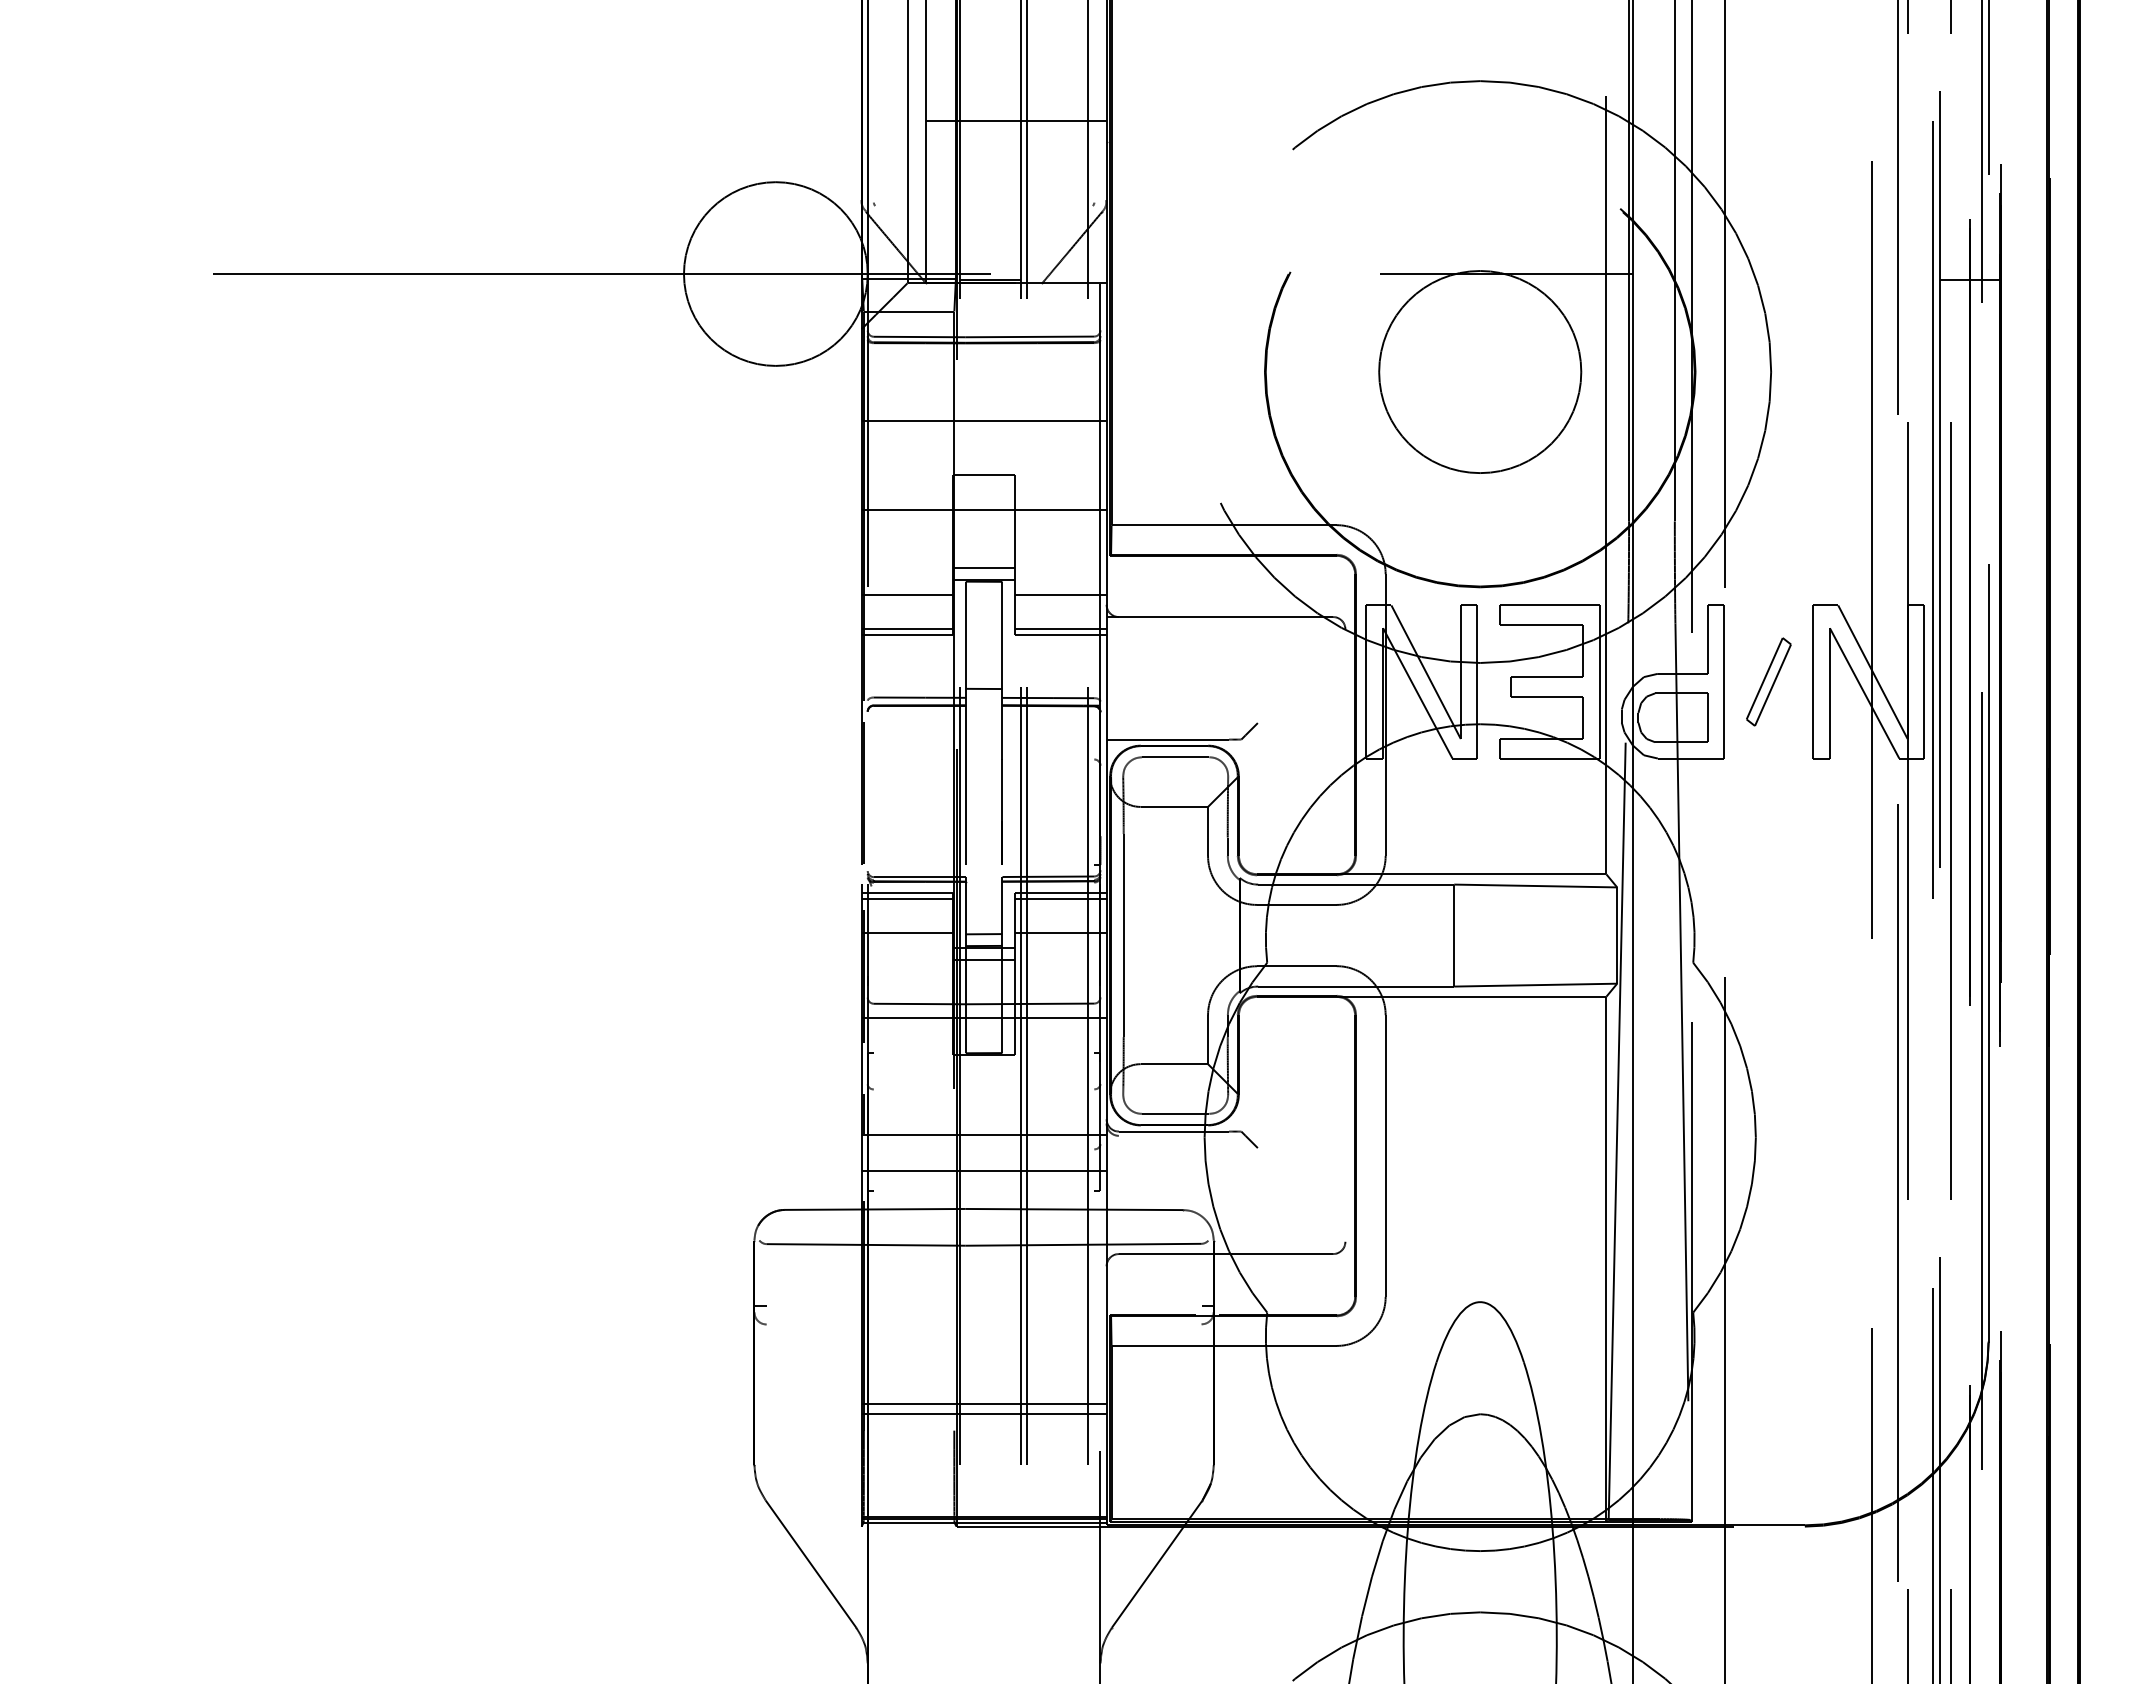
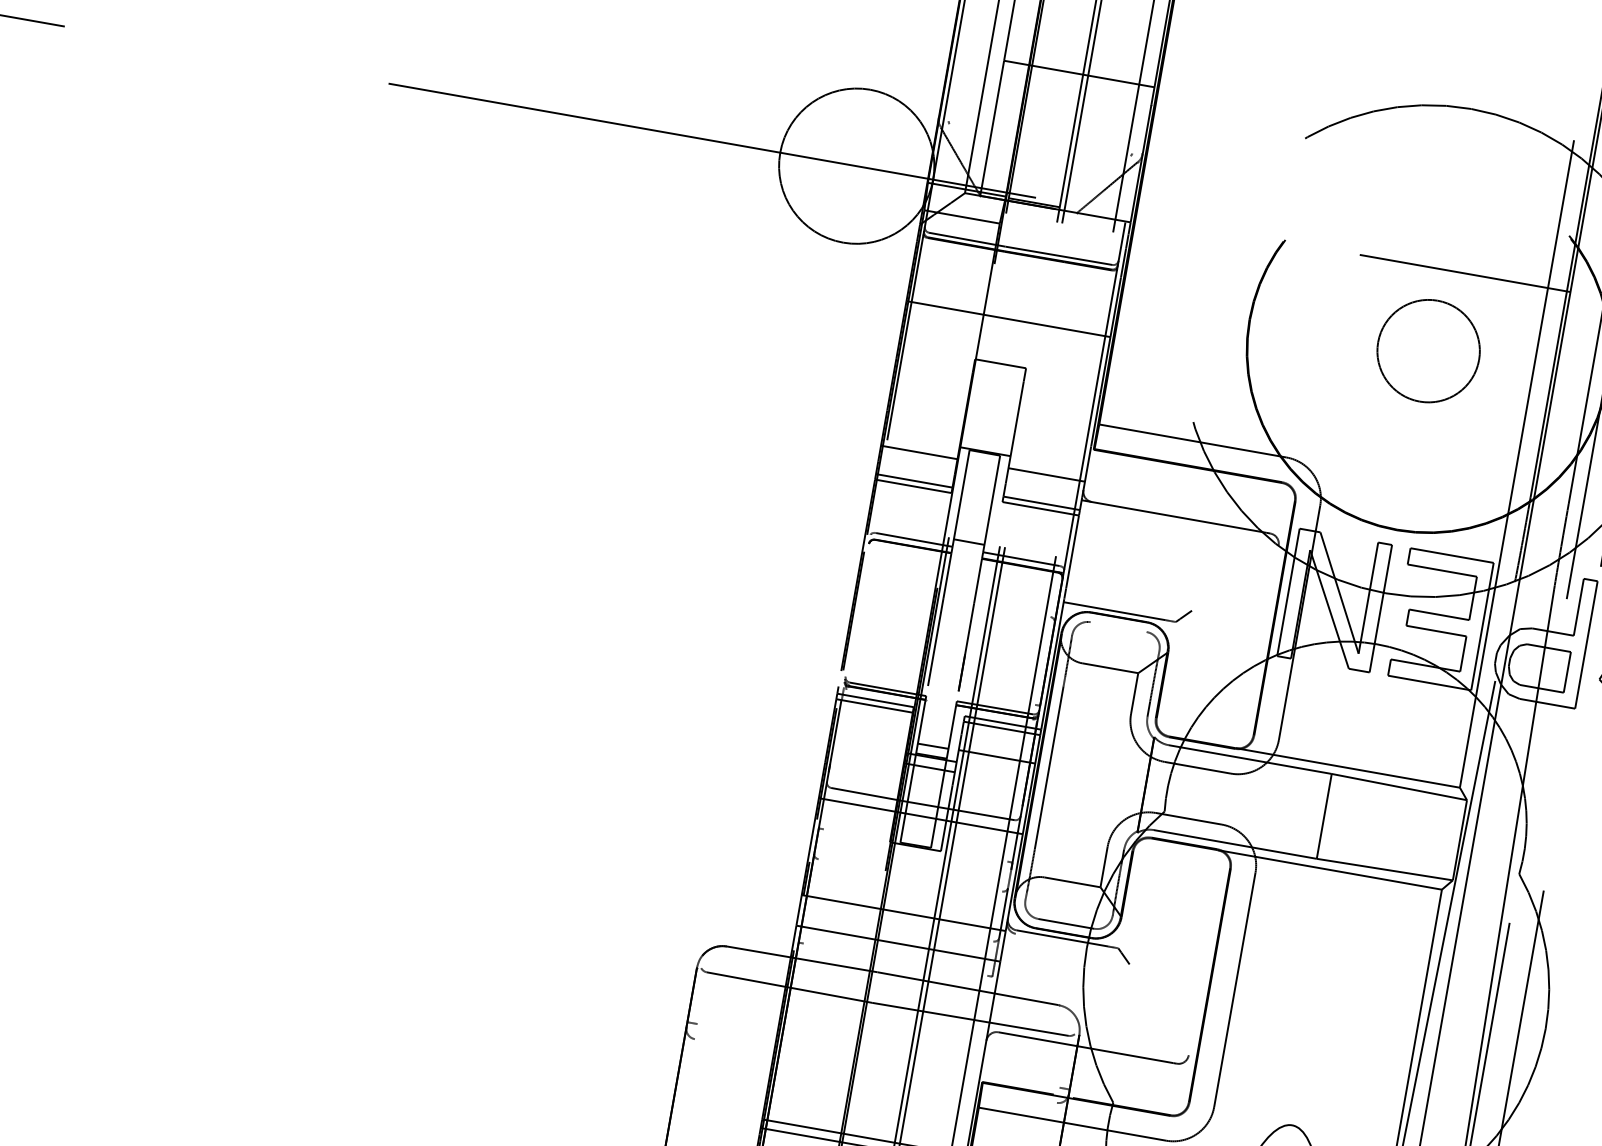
circle: (1480, 372) -> (1428, 351), size x0.6
line: (983, 509) -> (995, 392), removed
line: (983, 568) -> (986, 441), removed
line: (1175, 757) -> (1118, 627), removed
line: (907, 933) -> (869, 734), removed

